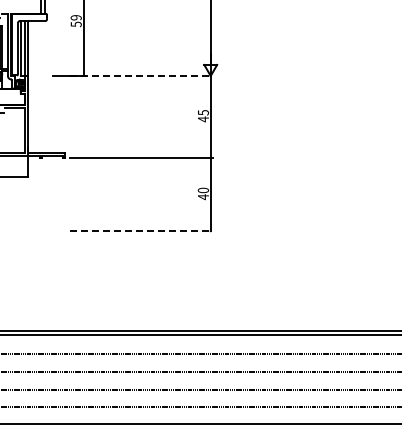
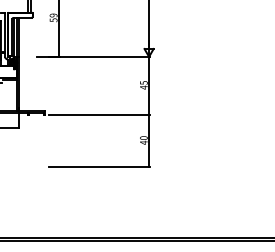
line: (141, 76) -> (99, 57), dashed -> solid
line: (141, 231) -> (99, 167), dashed -> solid

